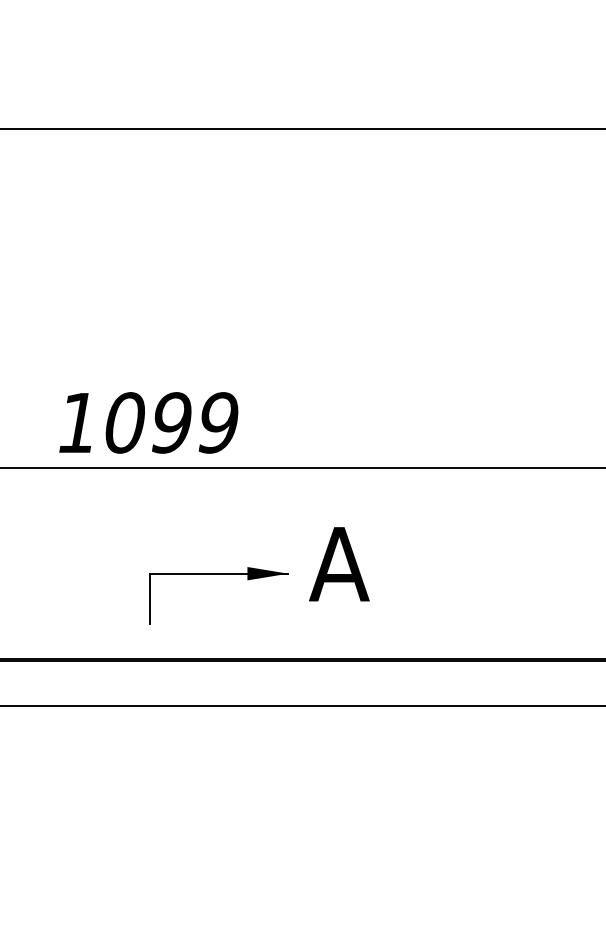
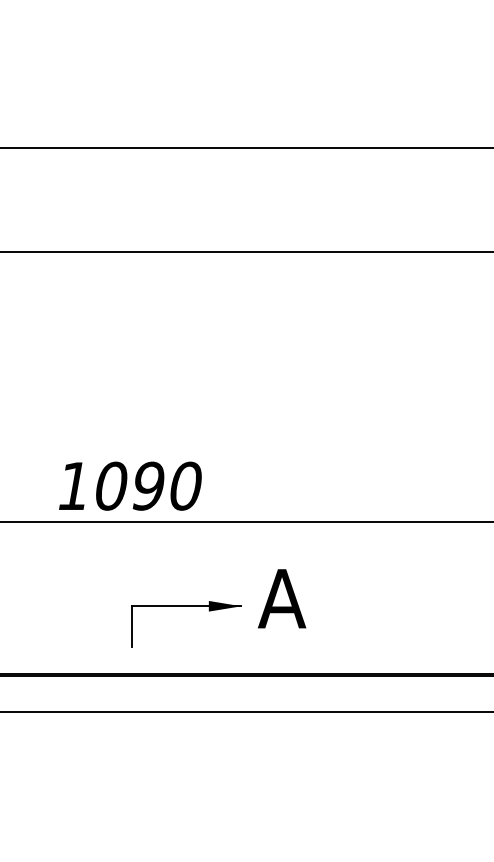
text: (218, 422) -> (185, 485), 1099 -> 1090

